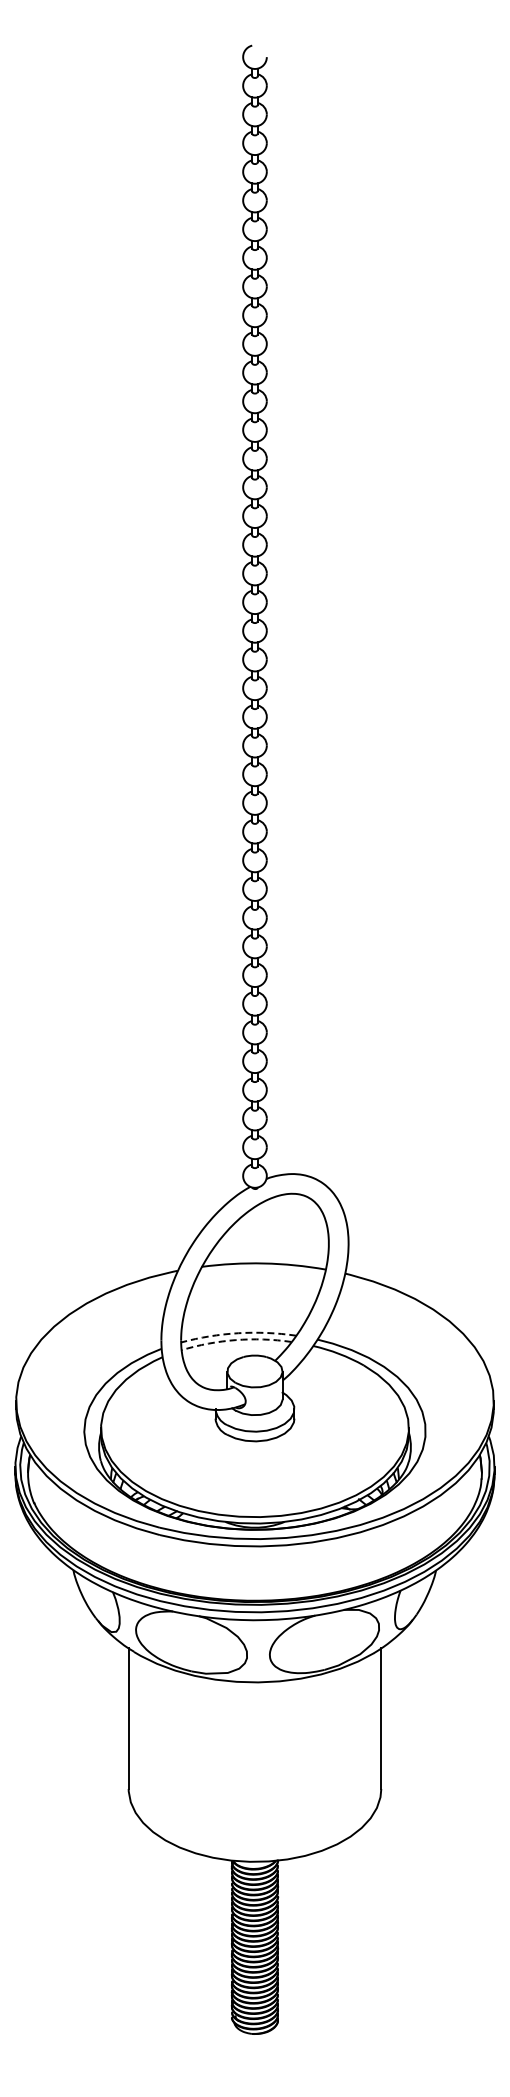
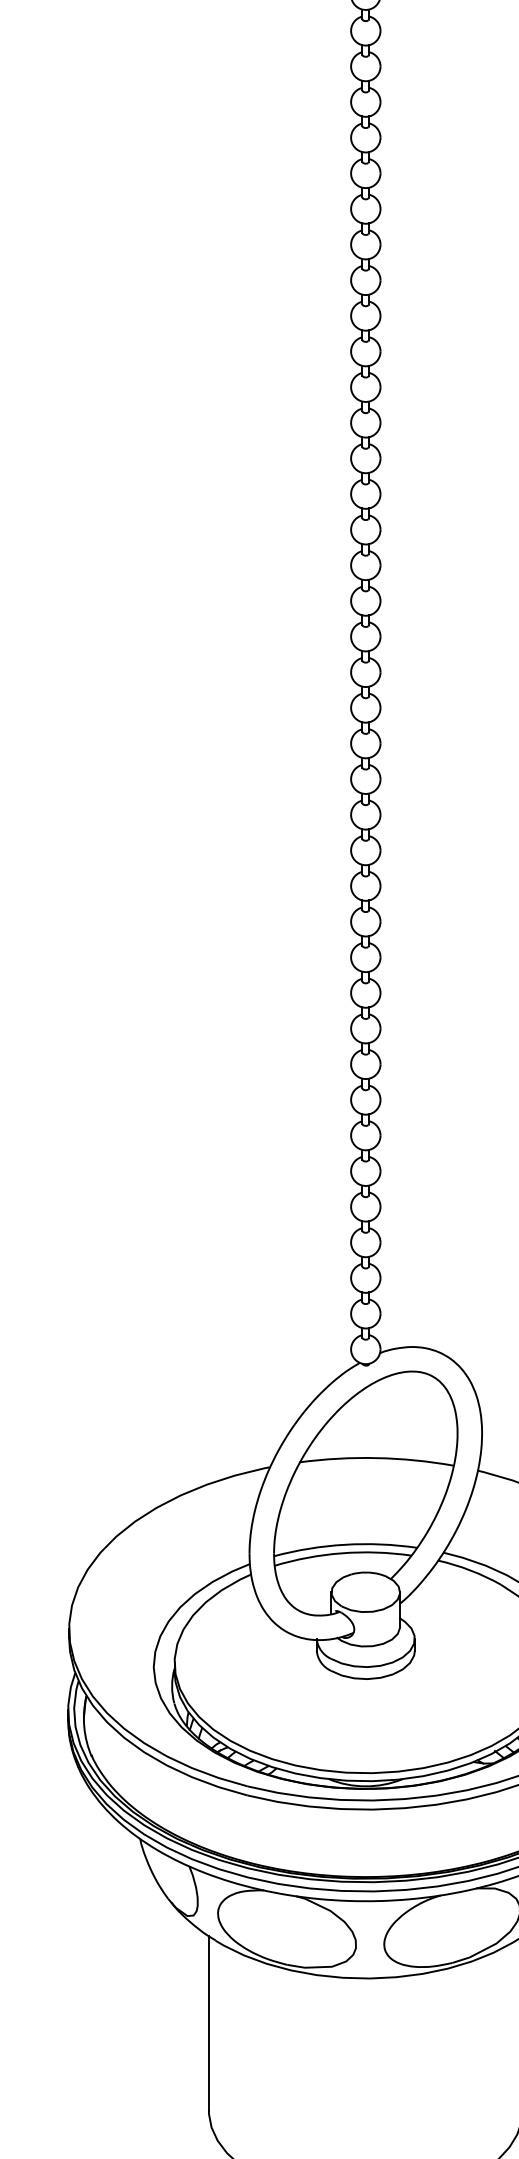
arc: (238, 1333) -> (345, 1545), dashed -> solid
arc: (235, 1340) -> (341, 1553), dashed -> solid

